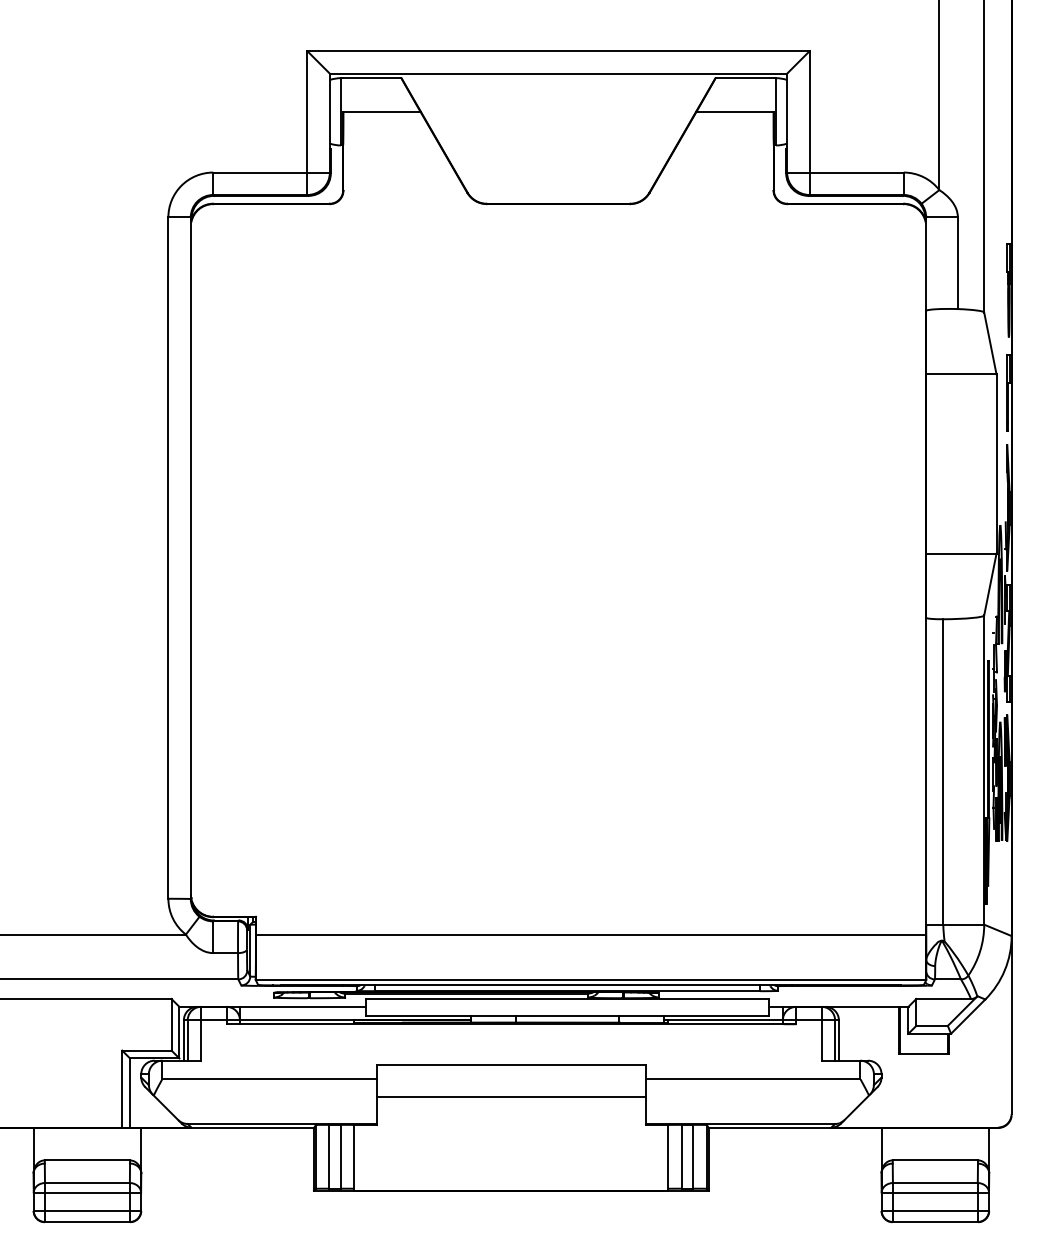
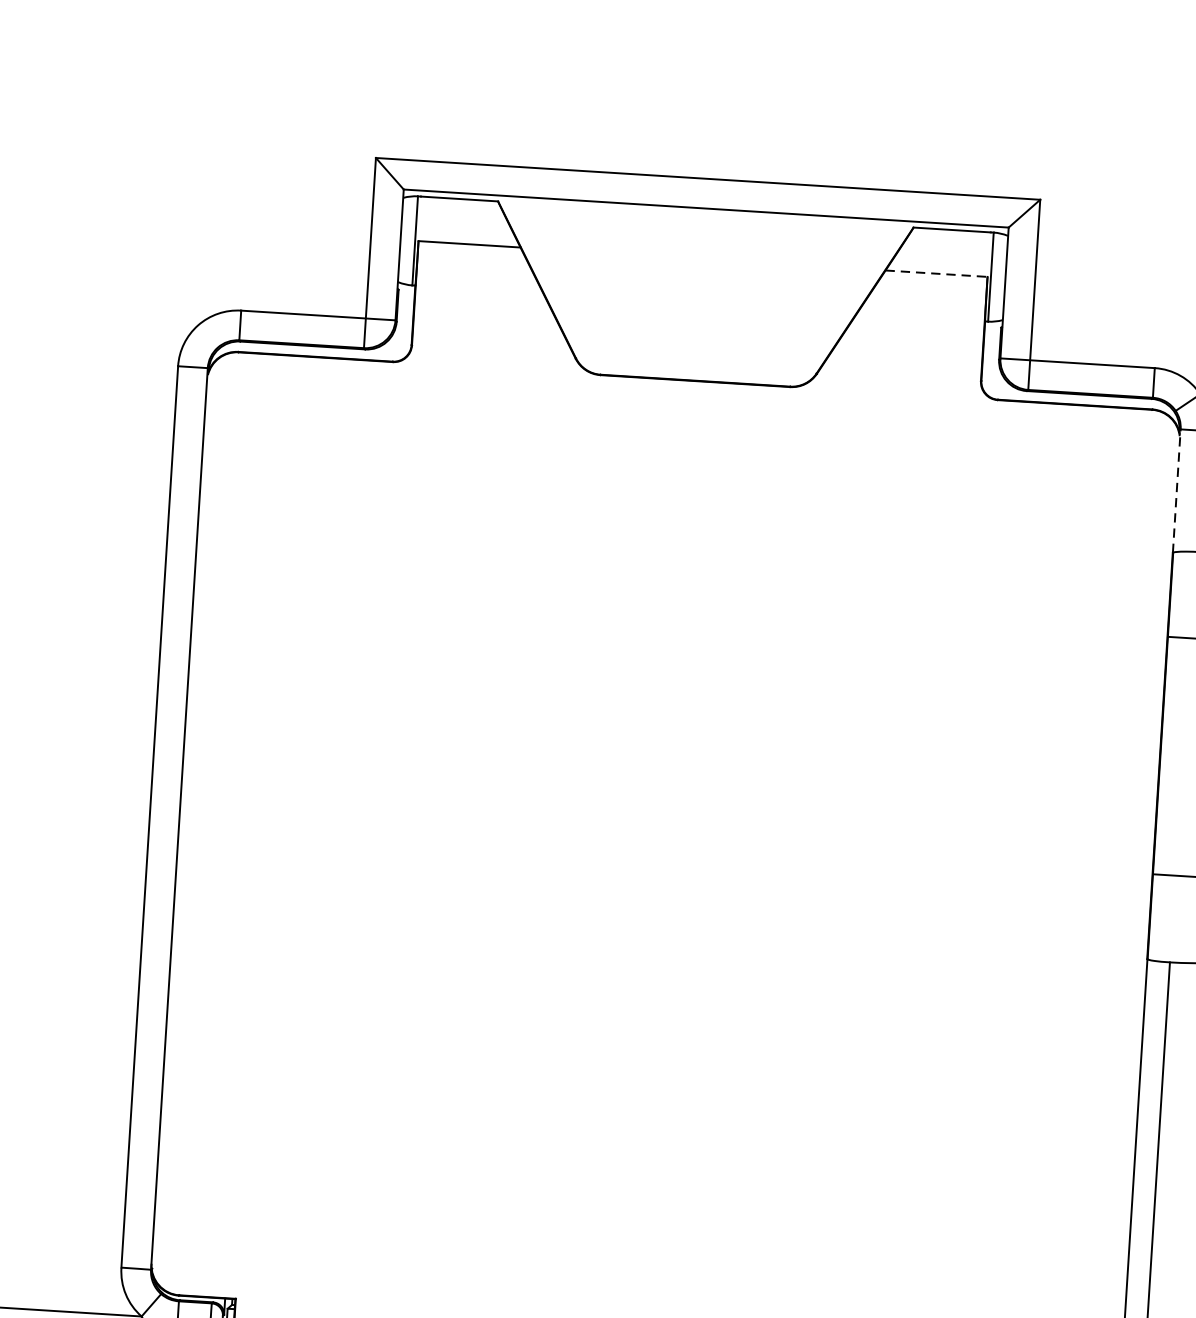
line: (735, 111) -> (937, 273), solid -> dashed
line: (926, 264) -> (1177, 491), solid -> dashed

